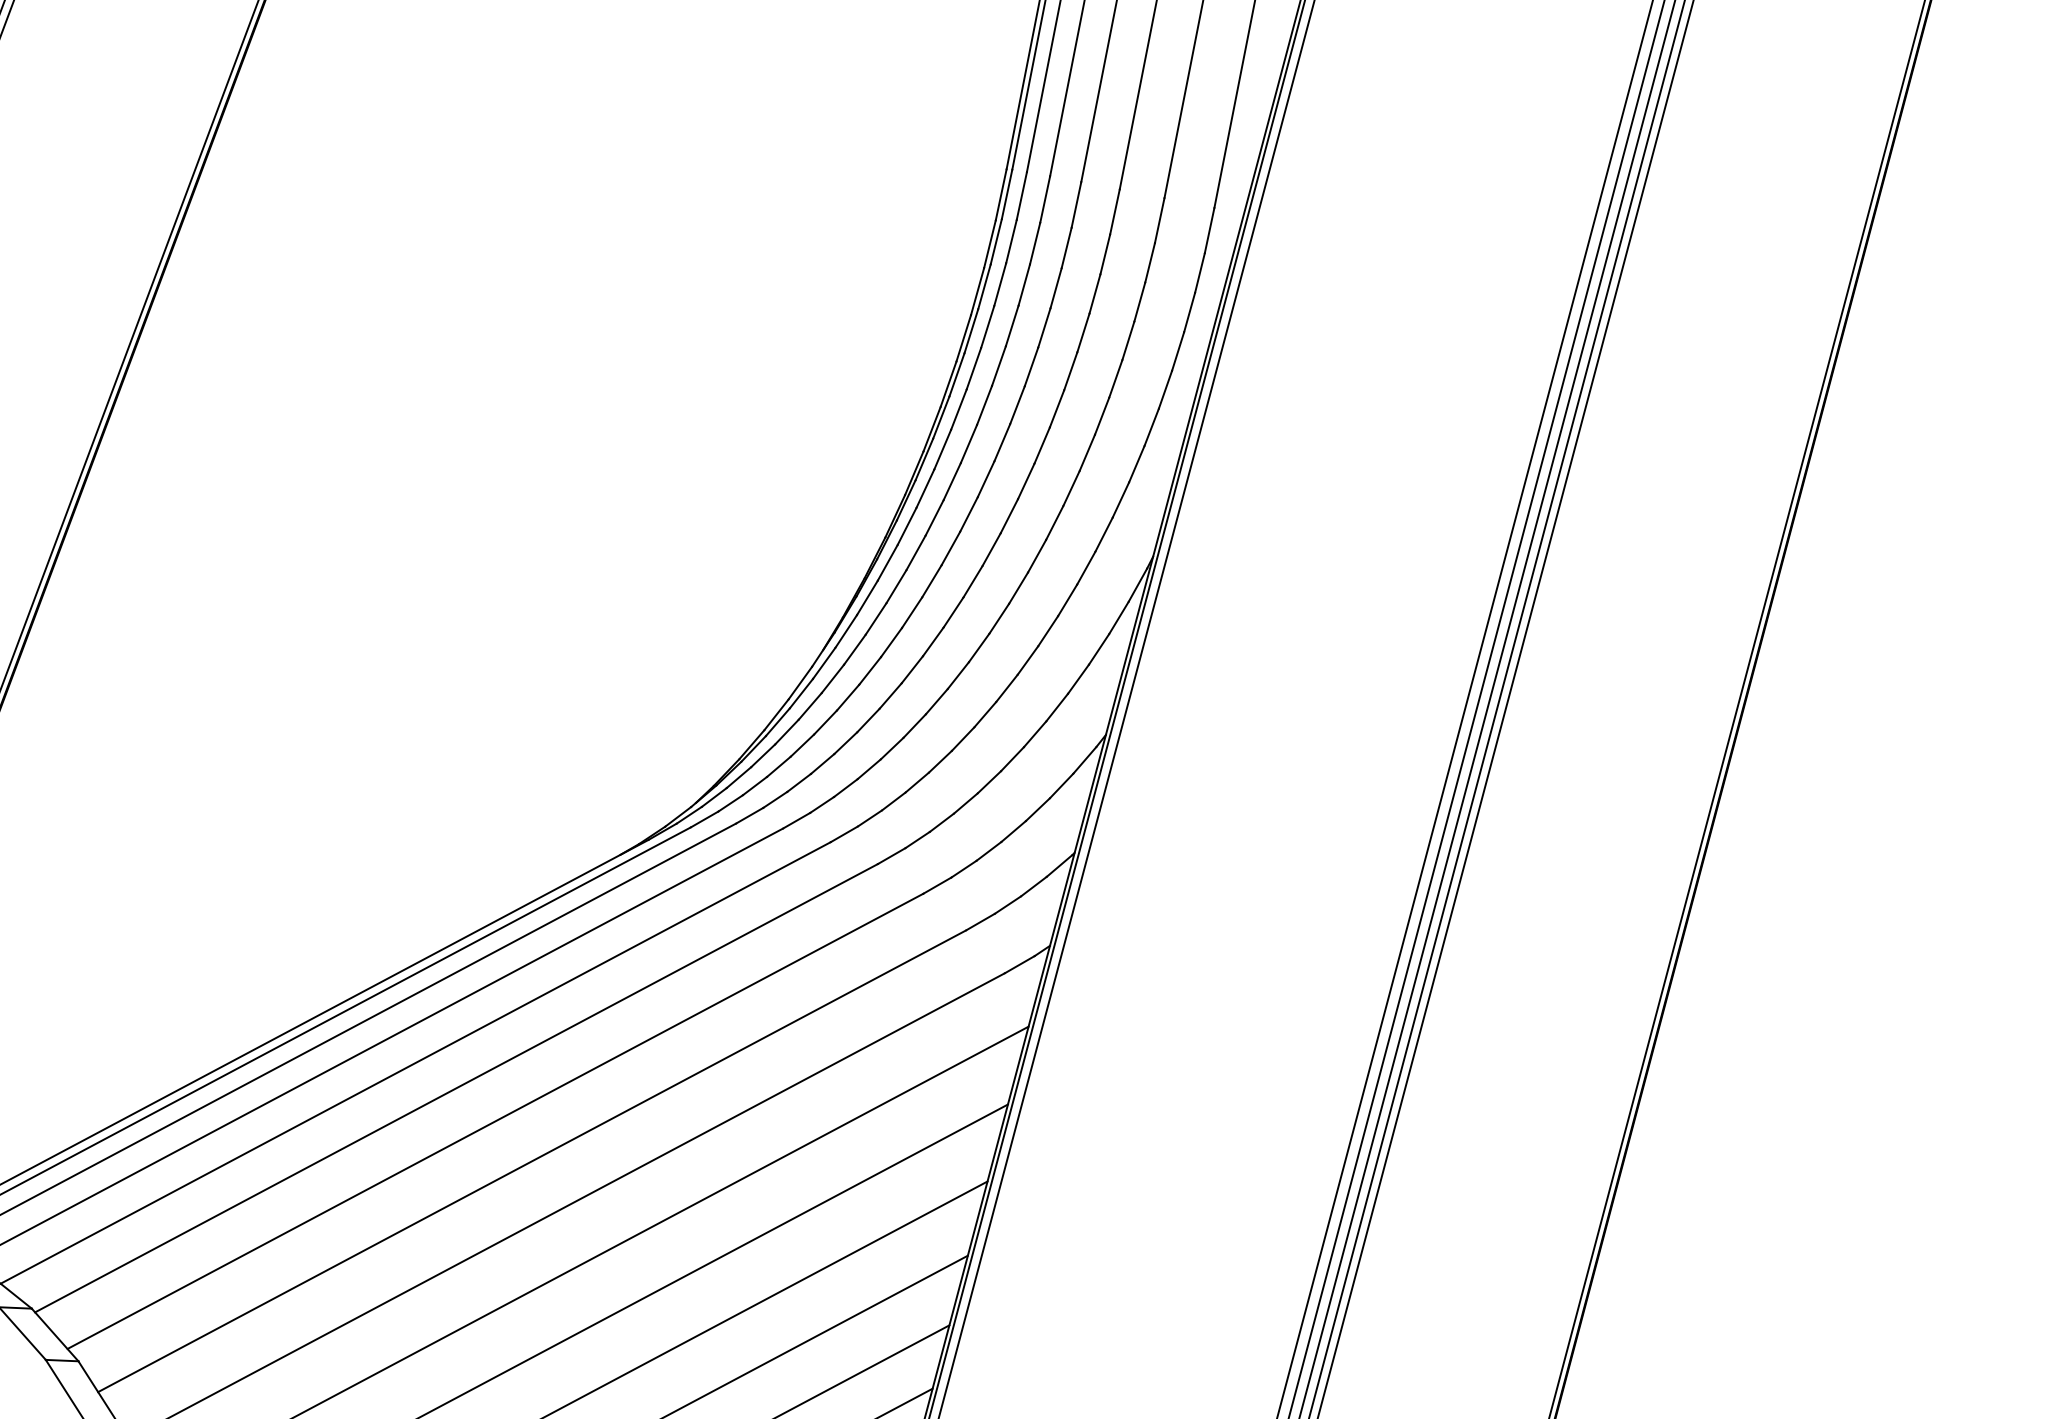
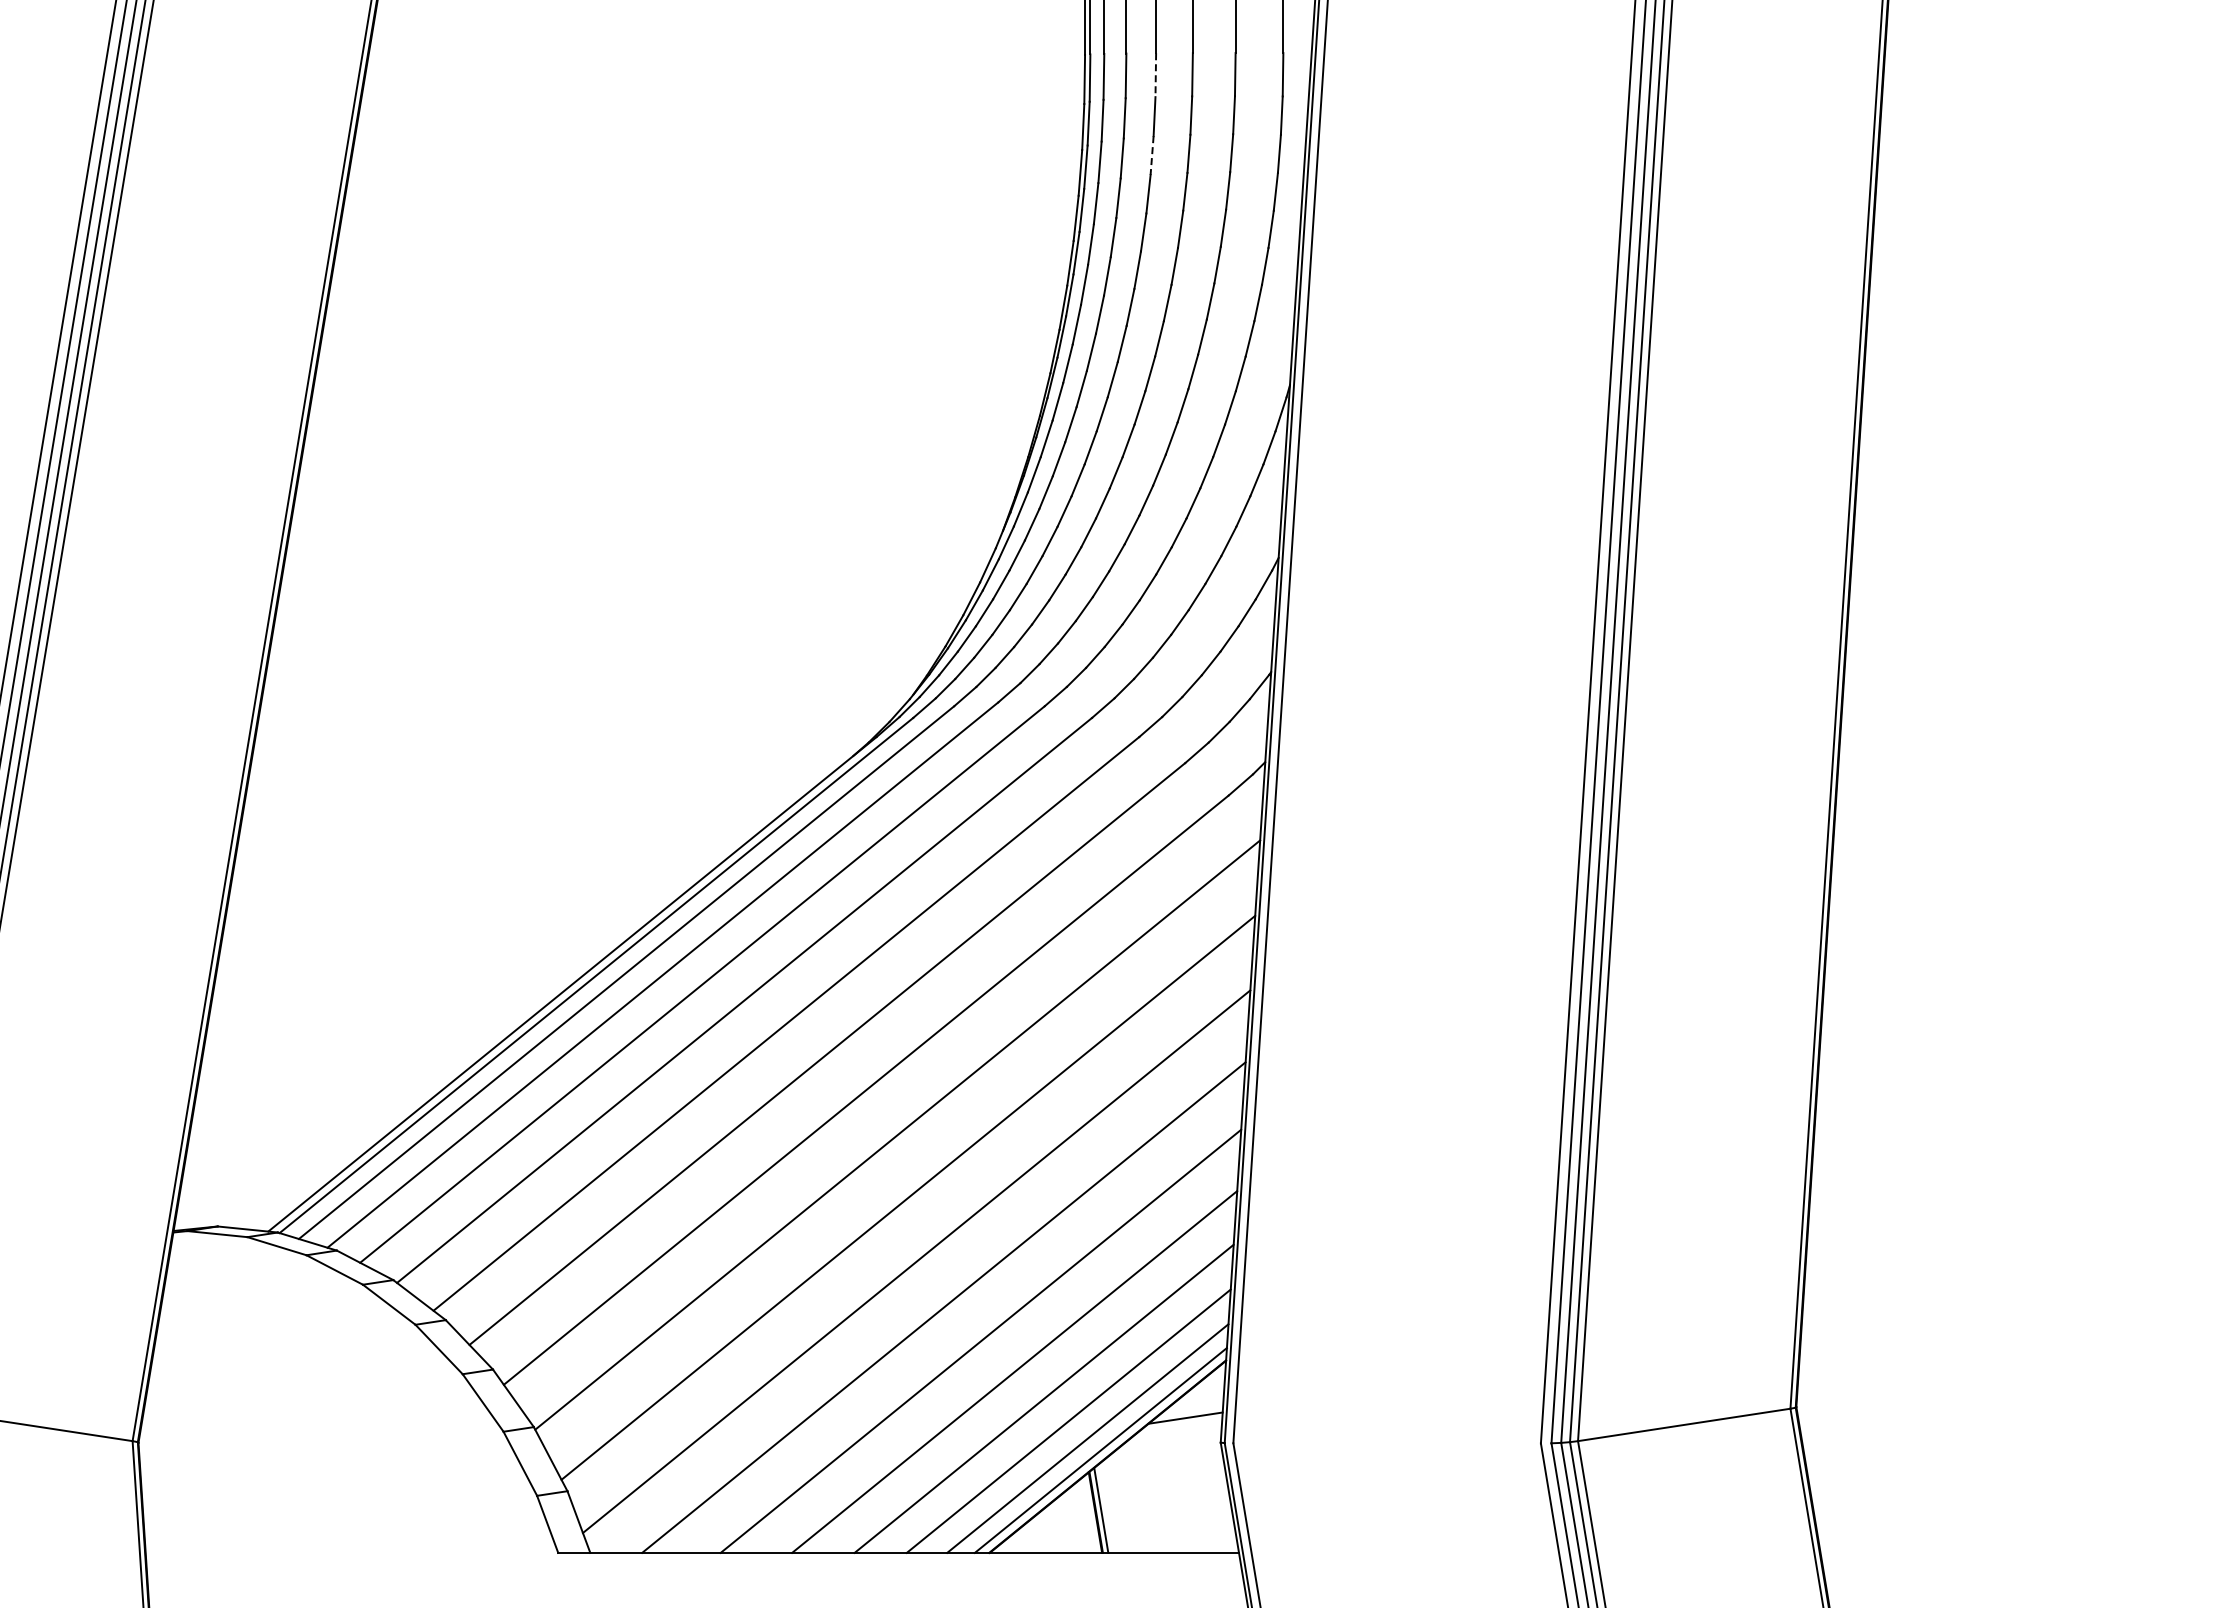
line: (1076, 205) -> (1155, 75), solid -> dashed
line: (1056, 289) -> (1152, 156), solid -> dashed

